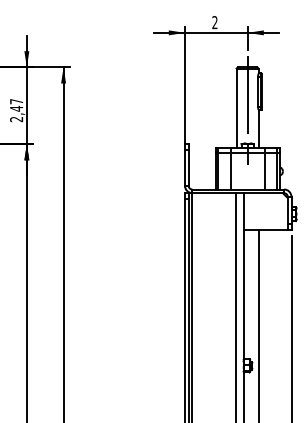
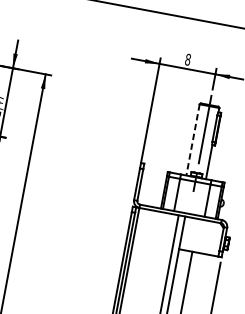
text: (214, 22) -> (187, 59), 2 -> 8
line: (236, 108) -> (192, 139), solid -> dashed

